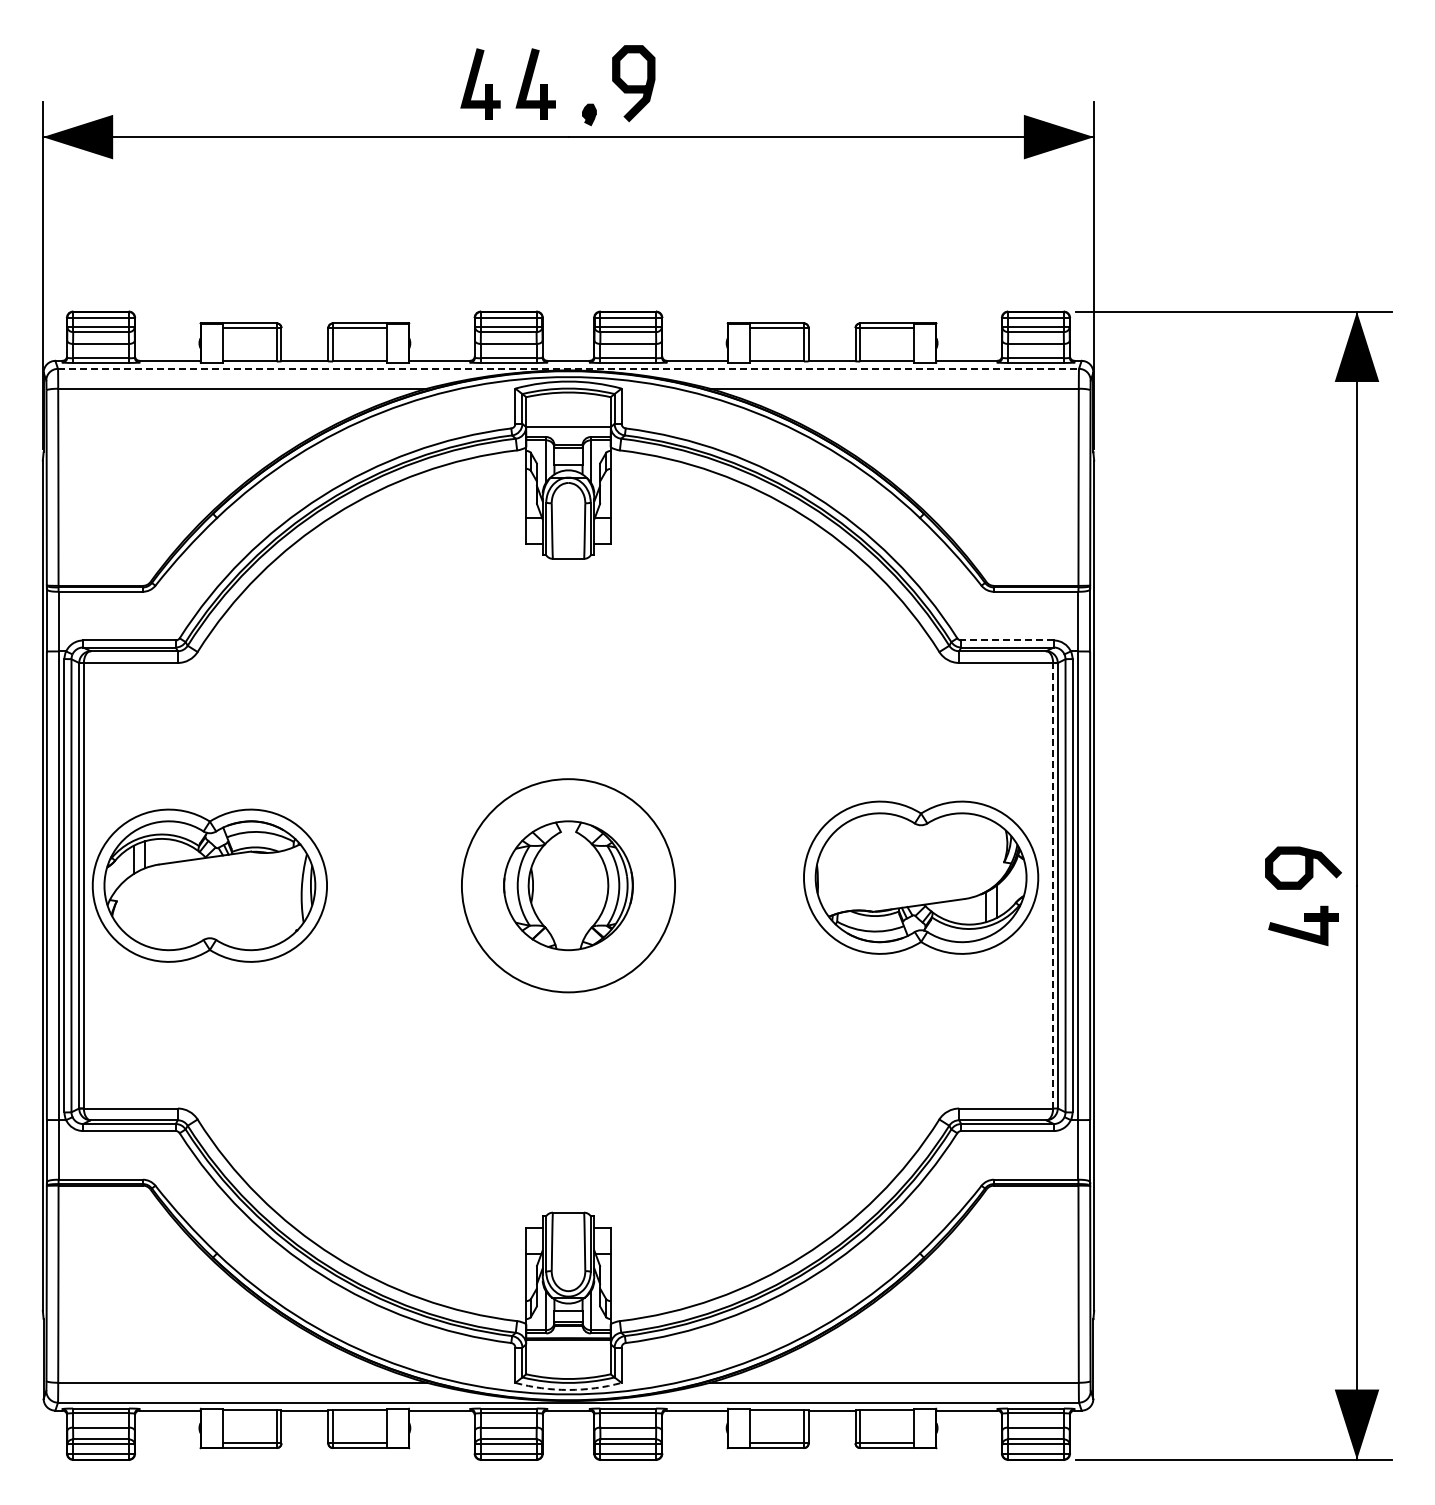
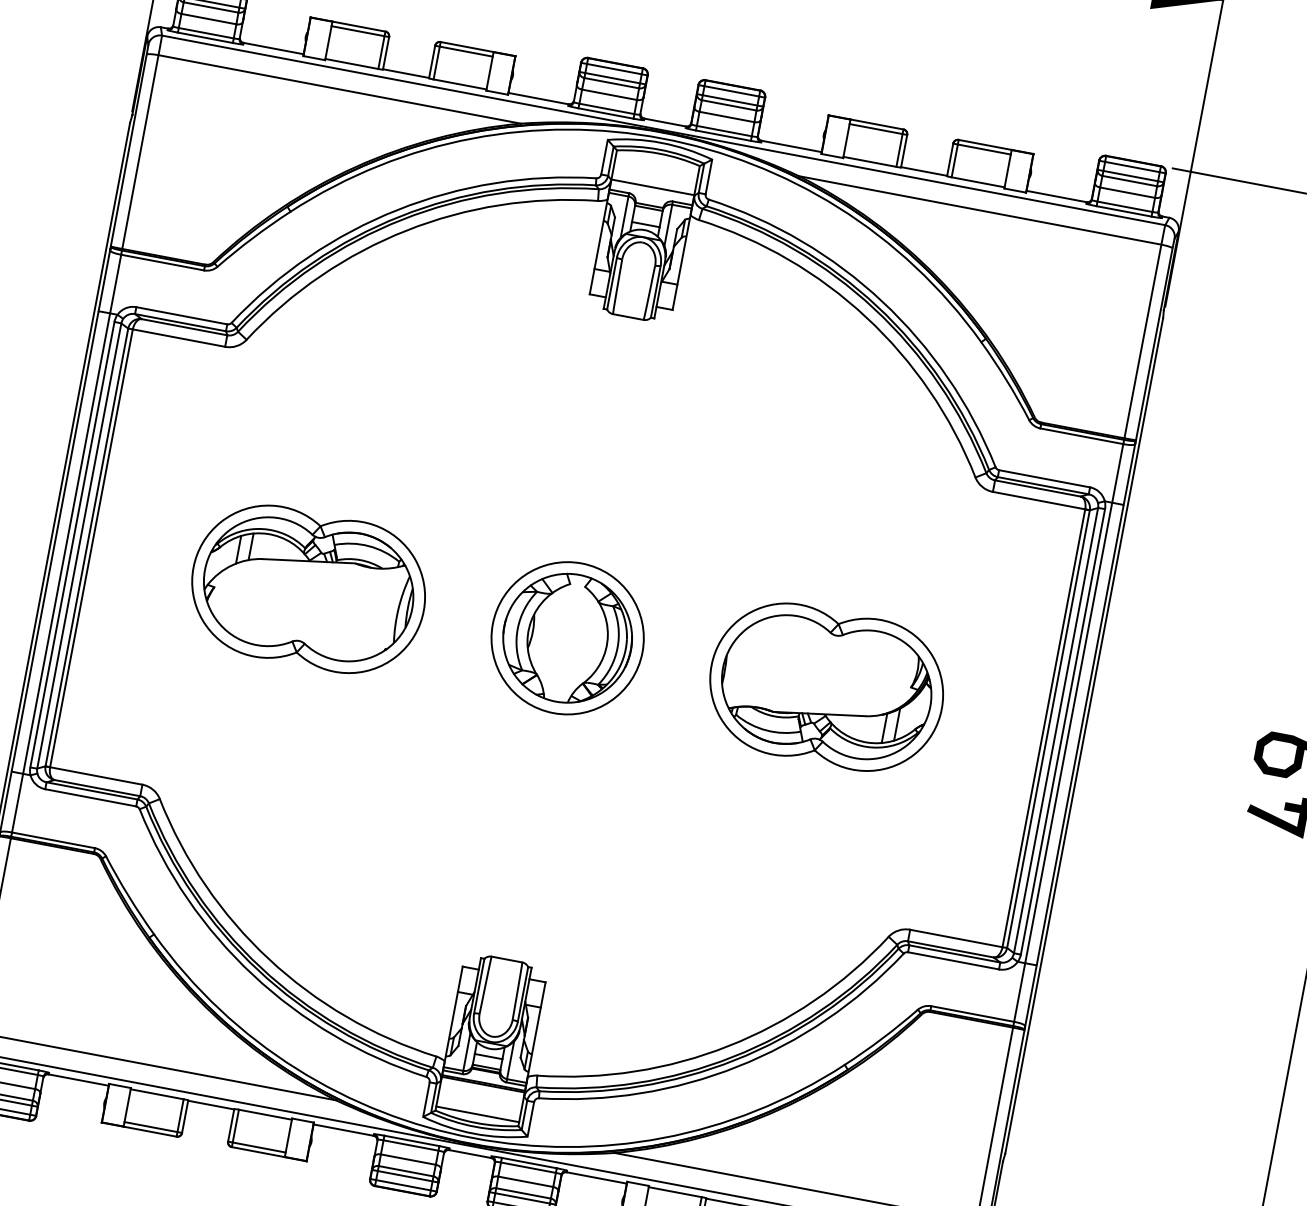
line: (569, 368) -> (664, 130), dashed -> solid
line: (1007, 640) -> (1044, 478), dashed -> solid
part: (921, 877) -> (827, 687), moved
part: (209, 885) -> (308, 589), moved
circle: (568, 885) -> (567, 638), size x0.71
line: (1053, 885) -> (1044, 728), dashed -> solid
line: (568, 1370) -> (477, 1114), added
arc: (568, 1389) -> (474, 1133), dashed -> solid

